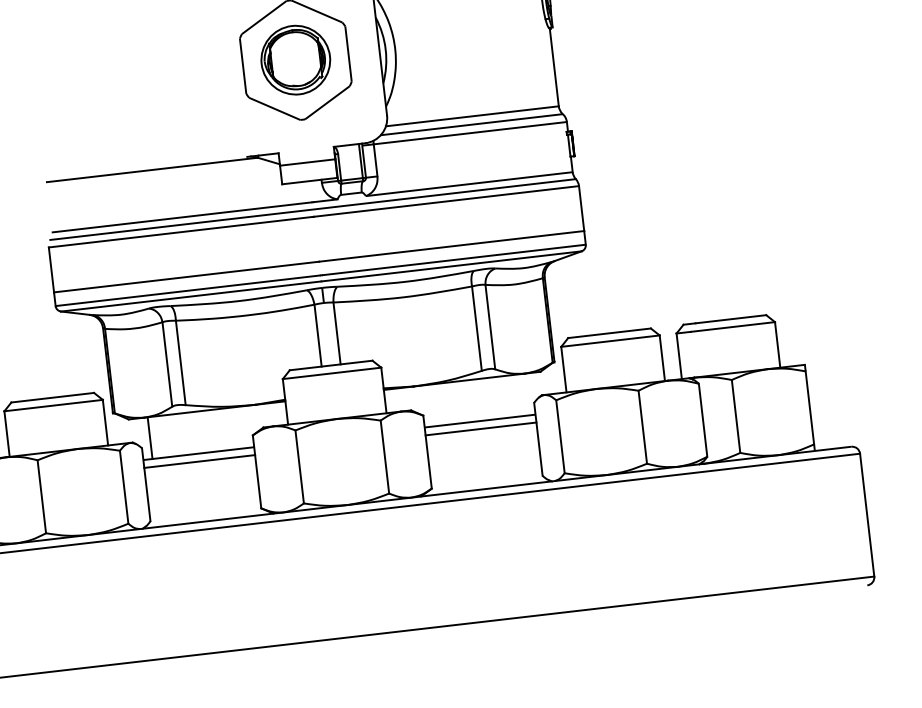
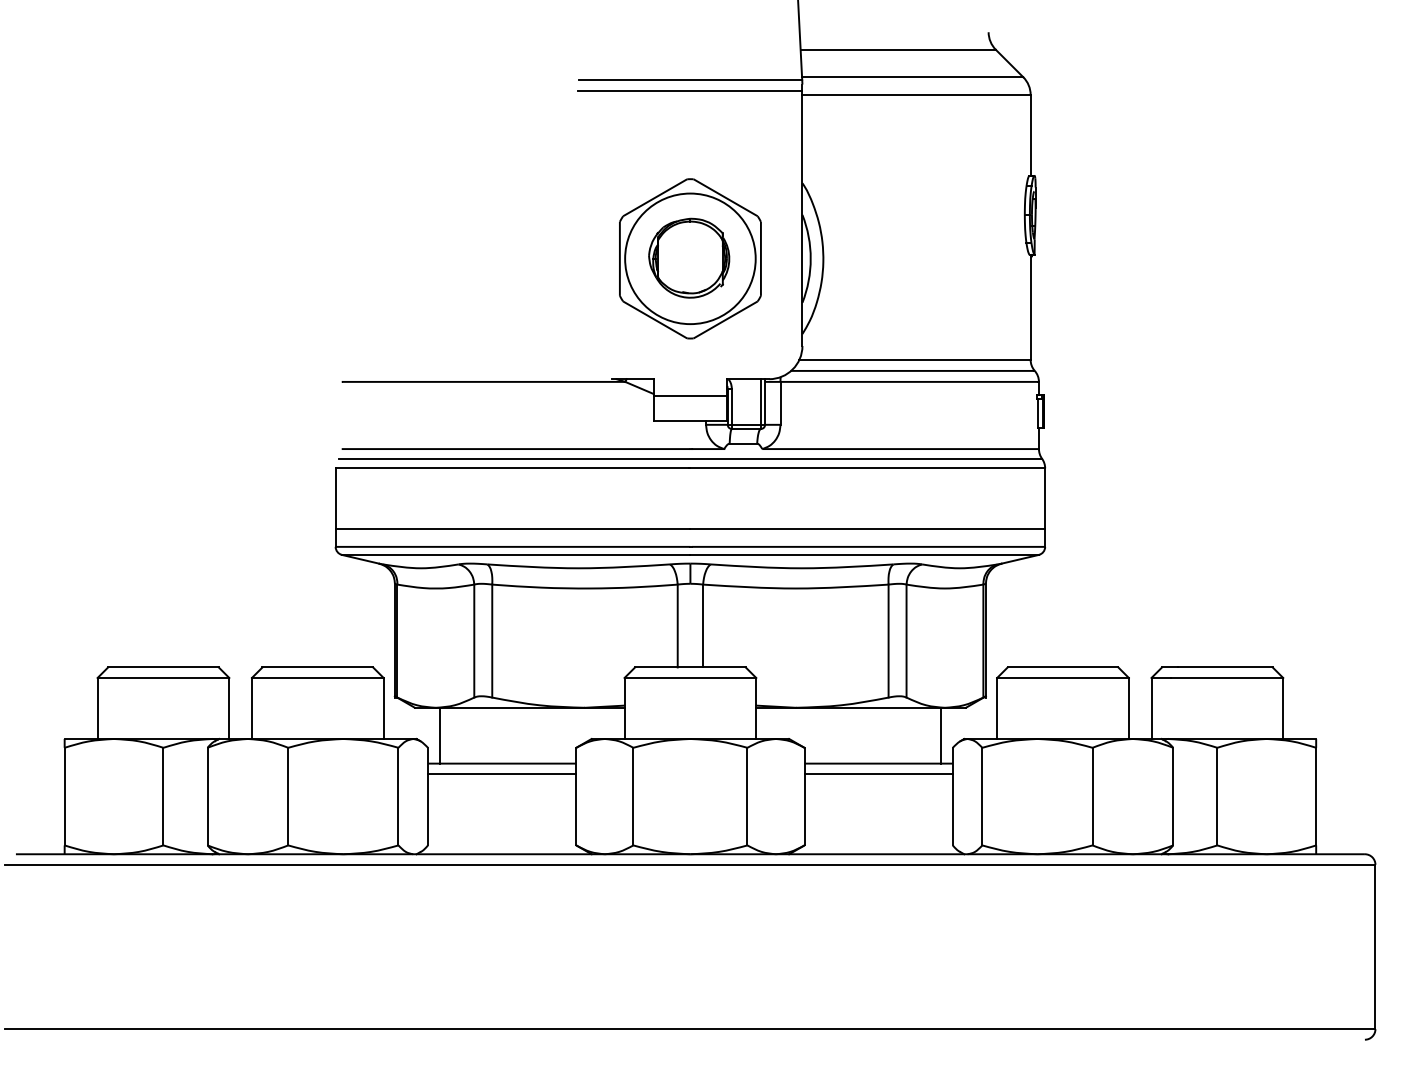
circle: (295, 59) -> (690, 258), size x1.43
line: (523, 394) -> (940, 735), added

